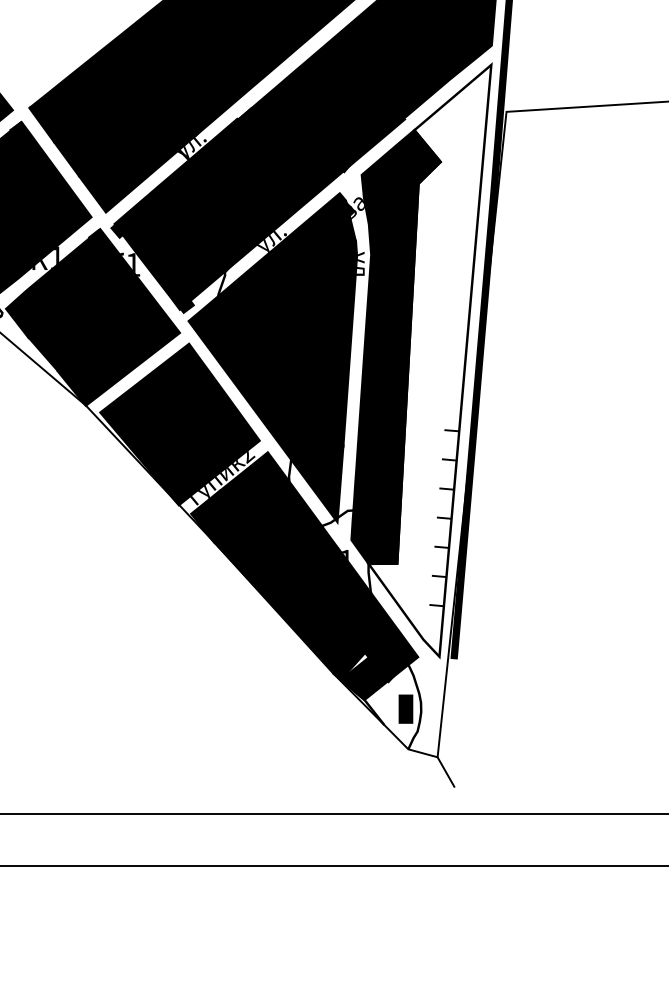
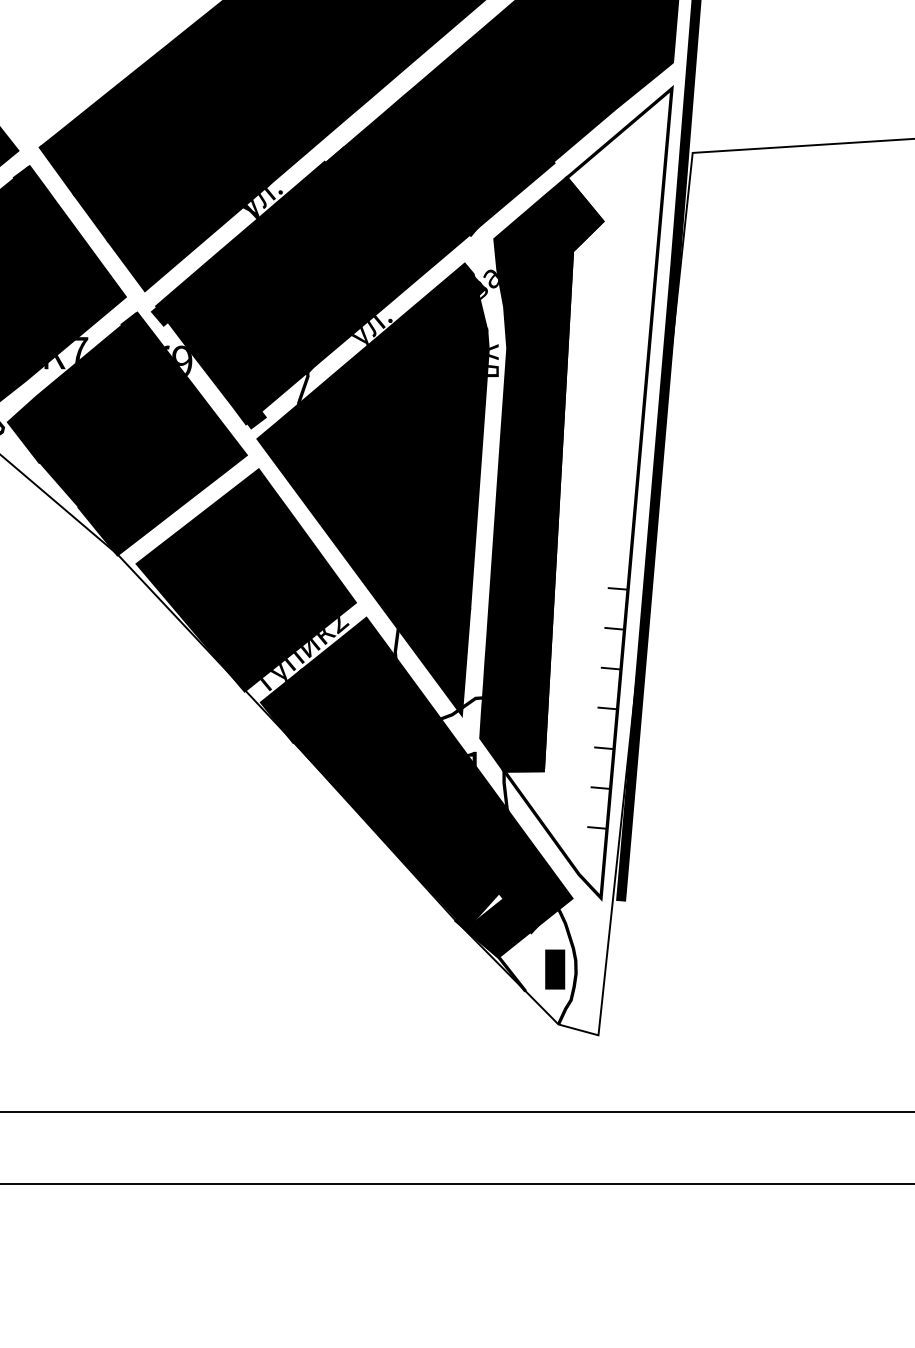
text: (58, 257) -> (79, 352), 1 -> 7
text: (133, 264) -> (182, 361), 1 -> 9
line: (445, 772) -> (609, 1055), removed

